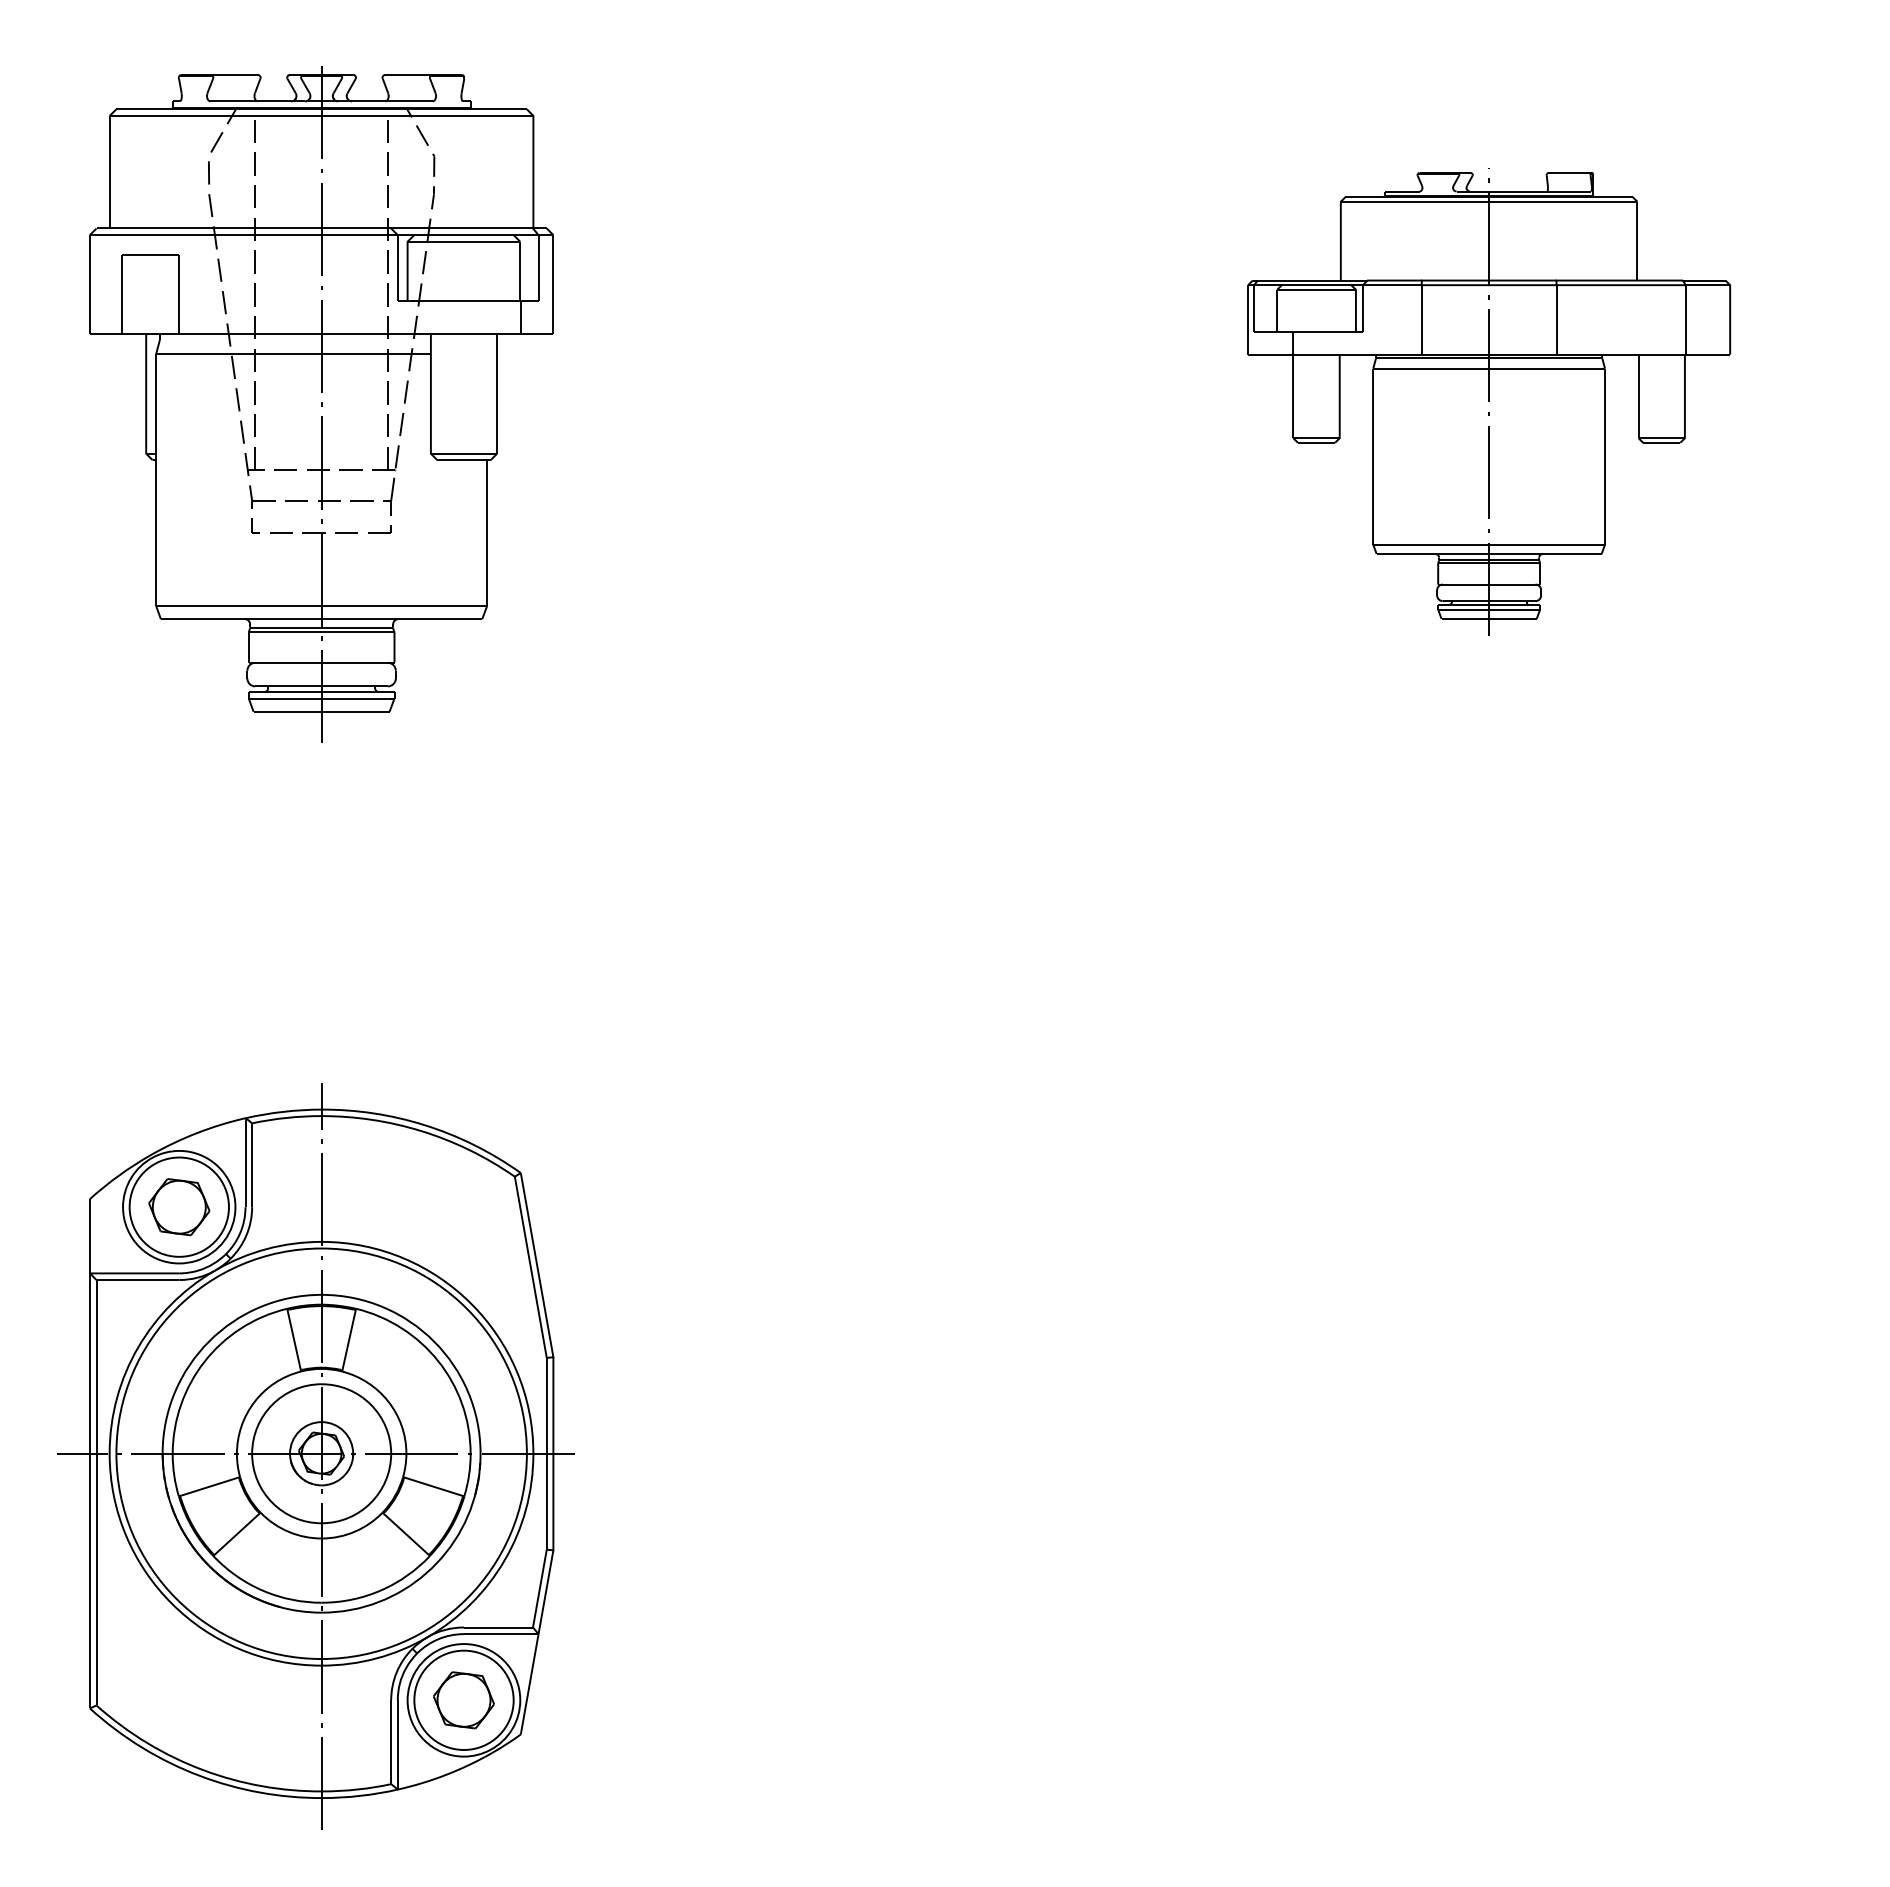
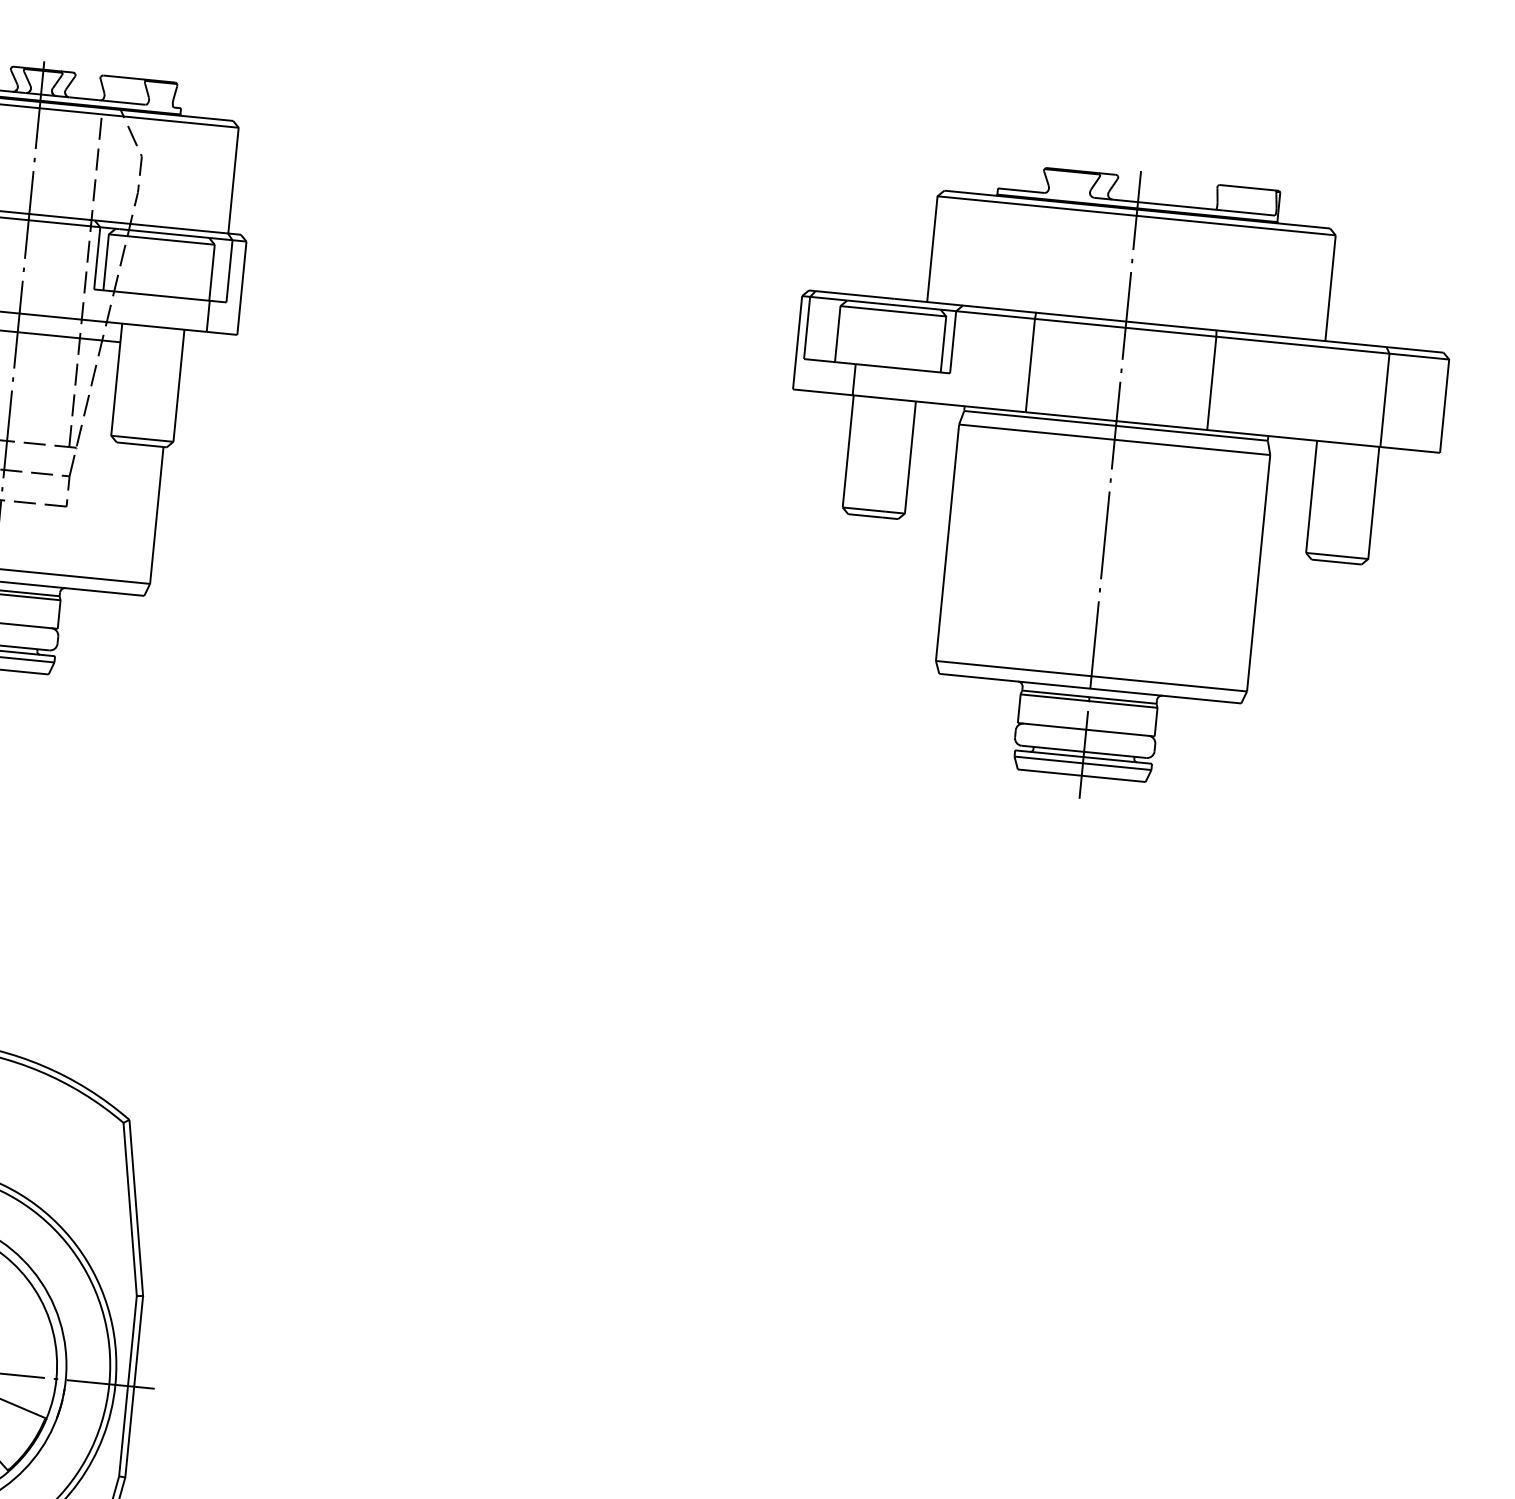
part: (1489, 401) -> (1110, 484), size x1.43

